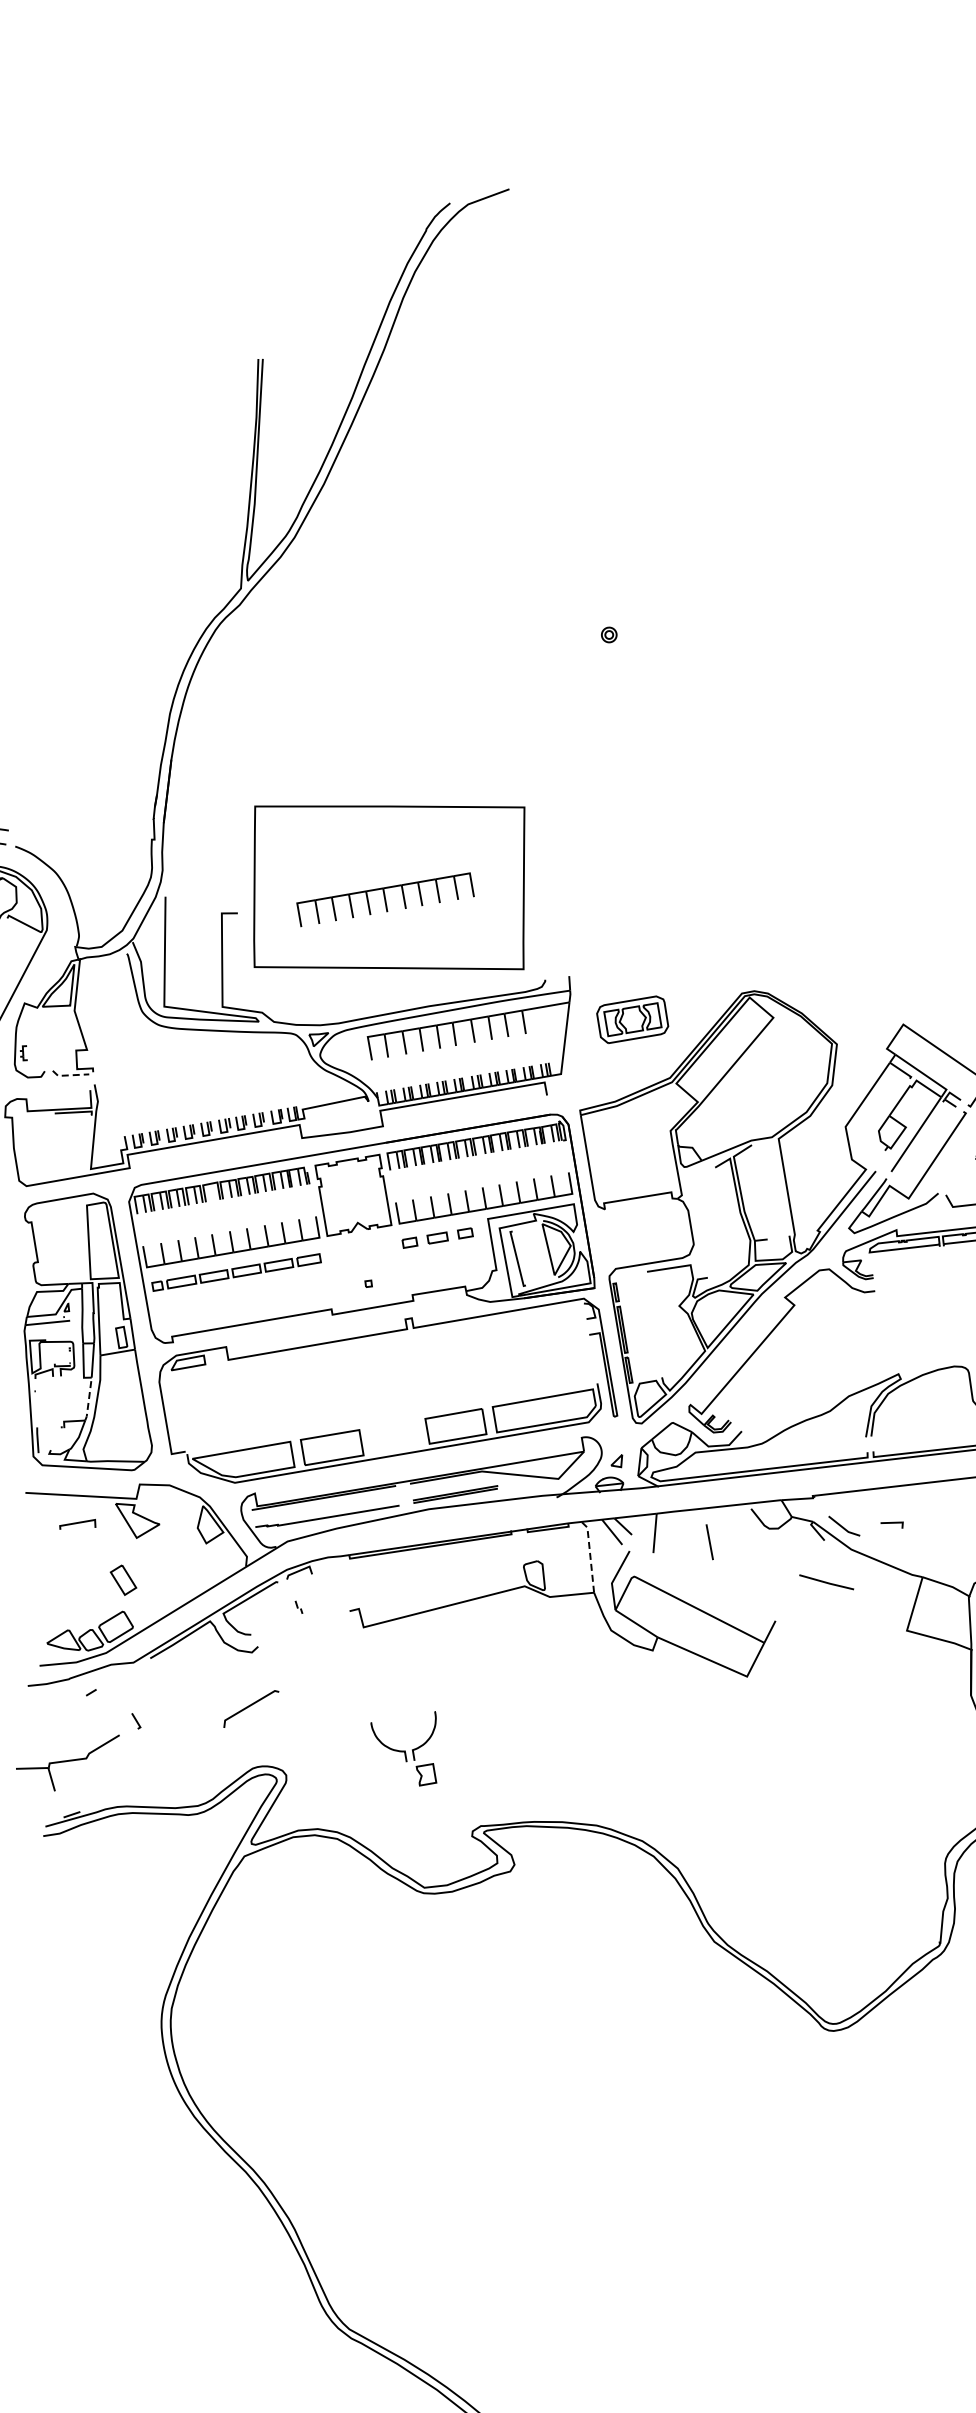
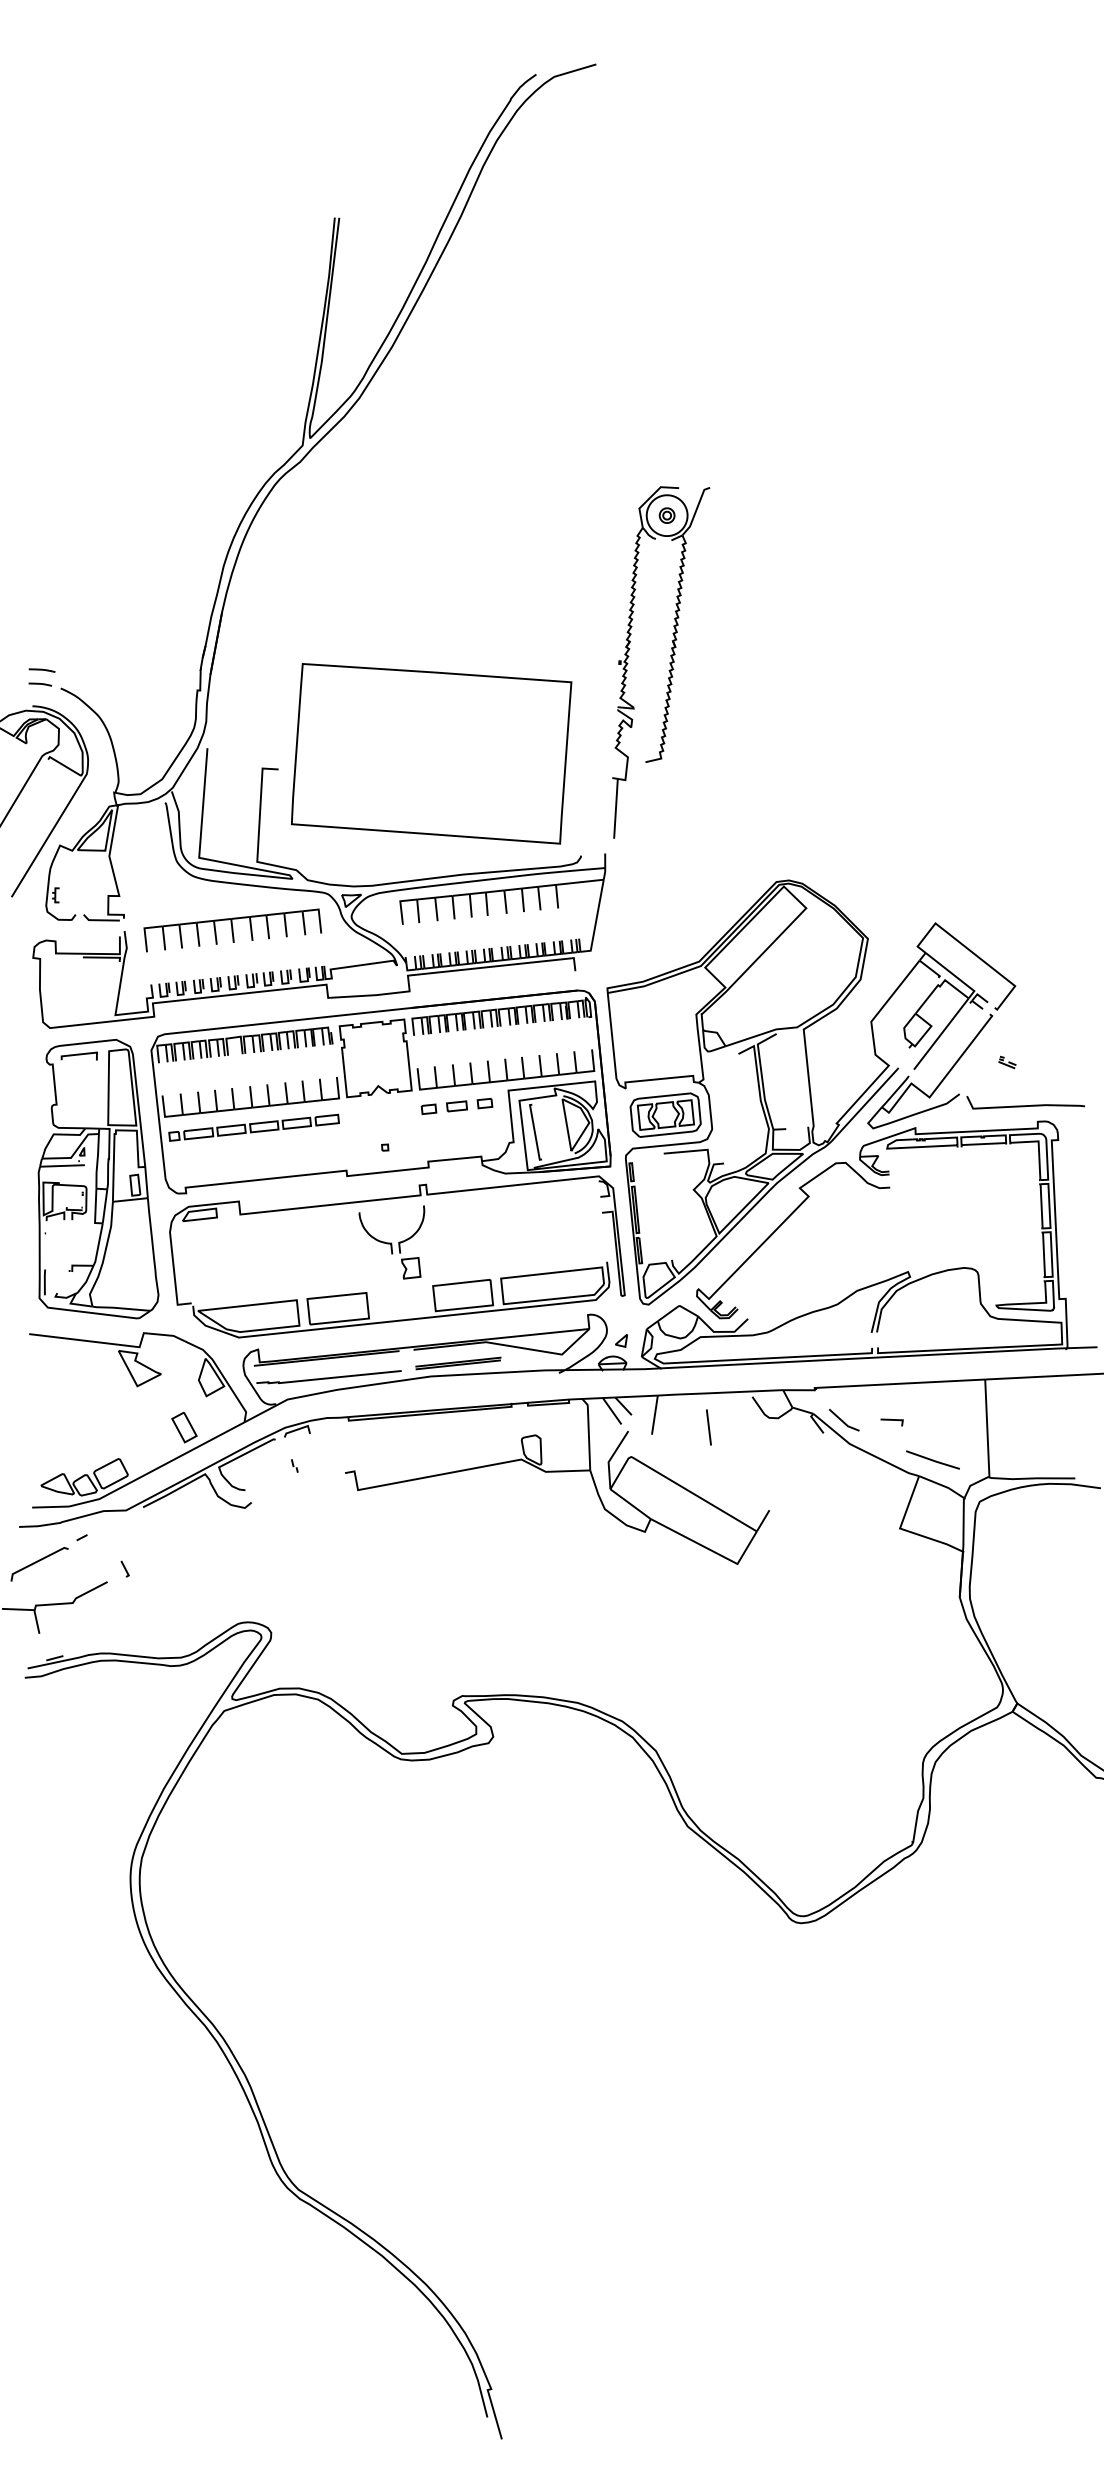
part: (621, 781) -> (669, 662), added
part: (385, 899) -> (232, 930), moved
part: (632, 1019) -> (665, 1114), moved
line: (69, 1075) -> (100, 920), dashed -> solid
line: (88, 1399) -> (98, 1245), dashed -> solid
curve: (76, 1524) -> (78, 1055), moved
line: (589, 1553) -> (588, 1431), dashed -> solid
part: (123, 1580) -> (184, 1427), moved
line: (826, 1581) -> (932, 1459), moved
line: (250, 1707) -> (38, 1562), moved
part: (405, 1750) -> (391, 1242), moved

